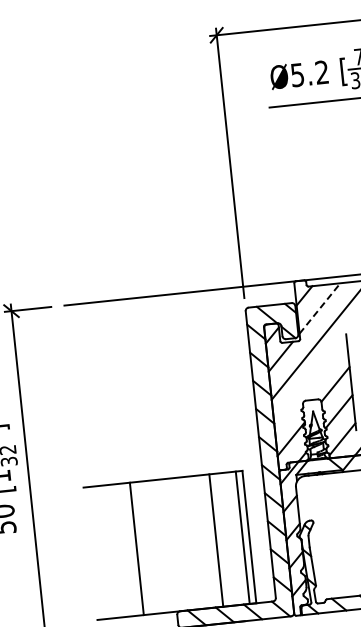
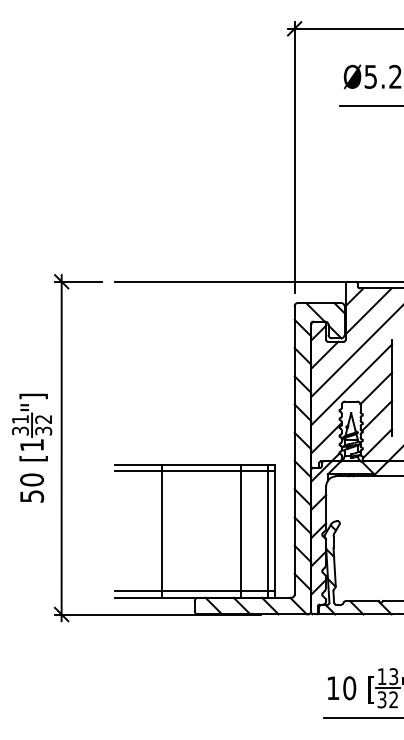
line: (319, 308) -> (368, 311), dashed -> solid
line: (310, 383) -> (351, 384), added
line: (163, 485) -> (194, 471), added
line: (175, 605) -> (194, 591), added

